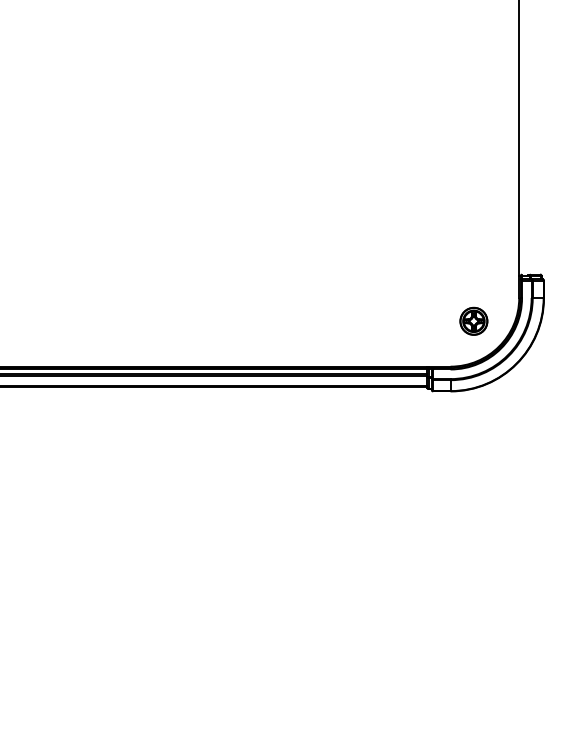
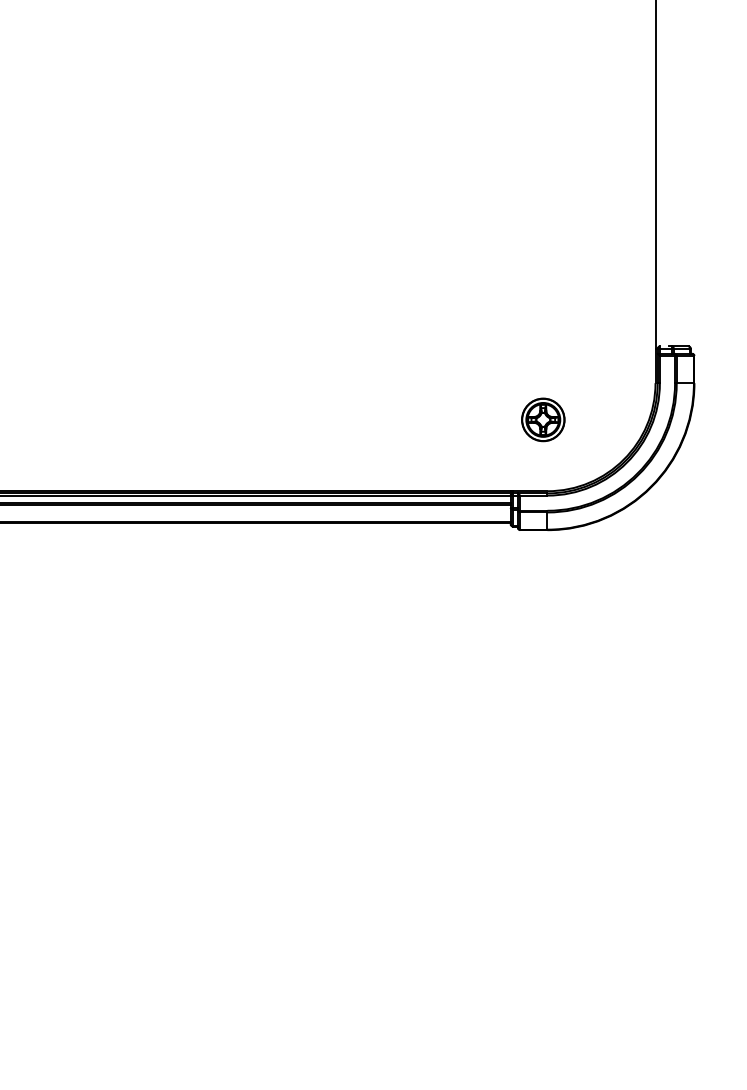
part: (473, 320) -> (542, 418), moved

